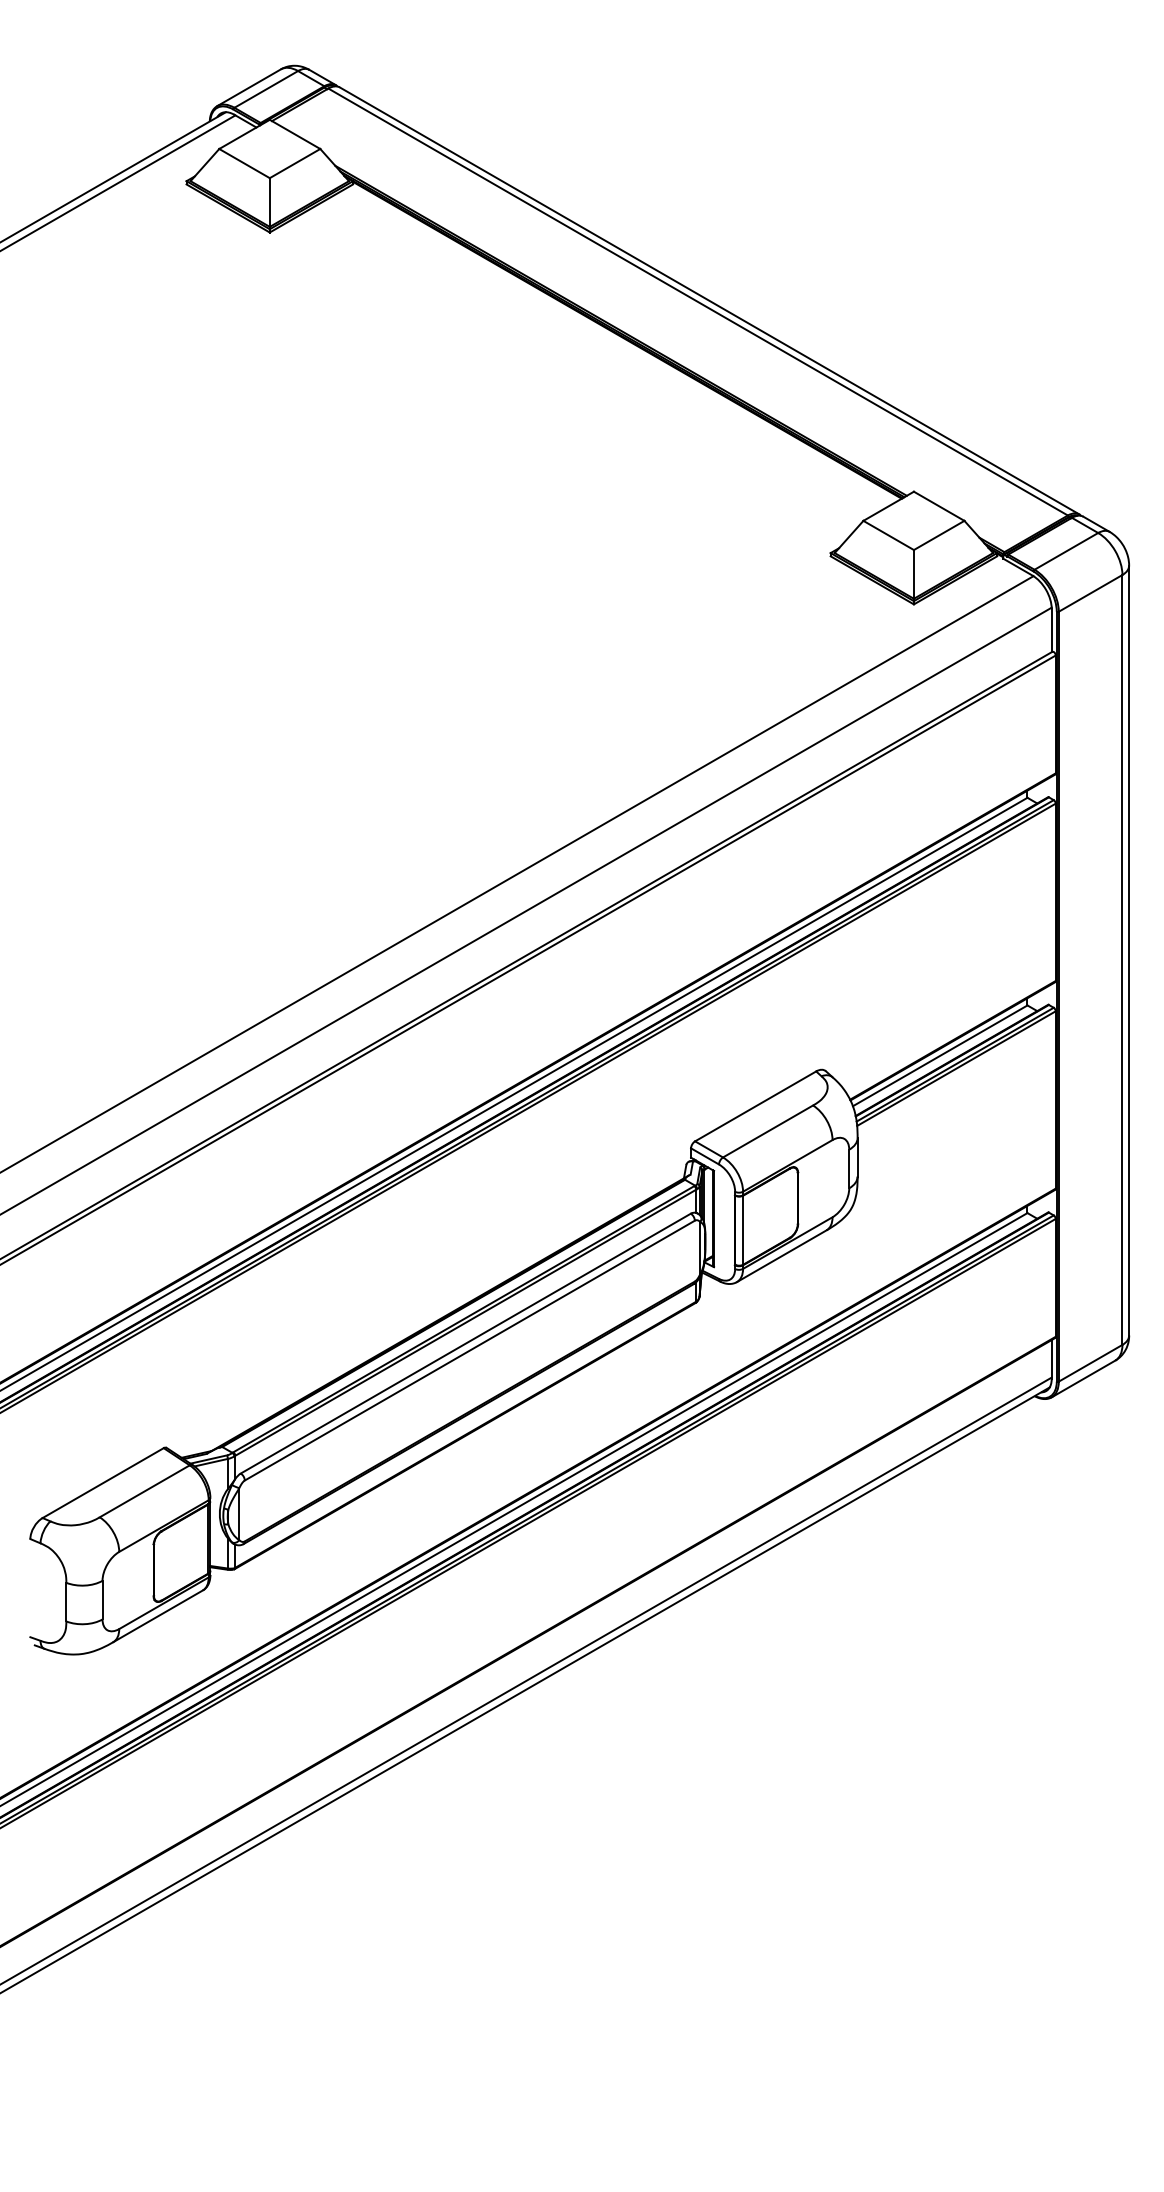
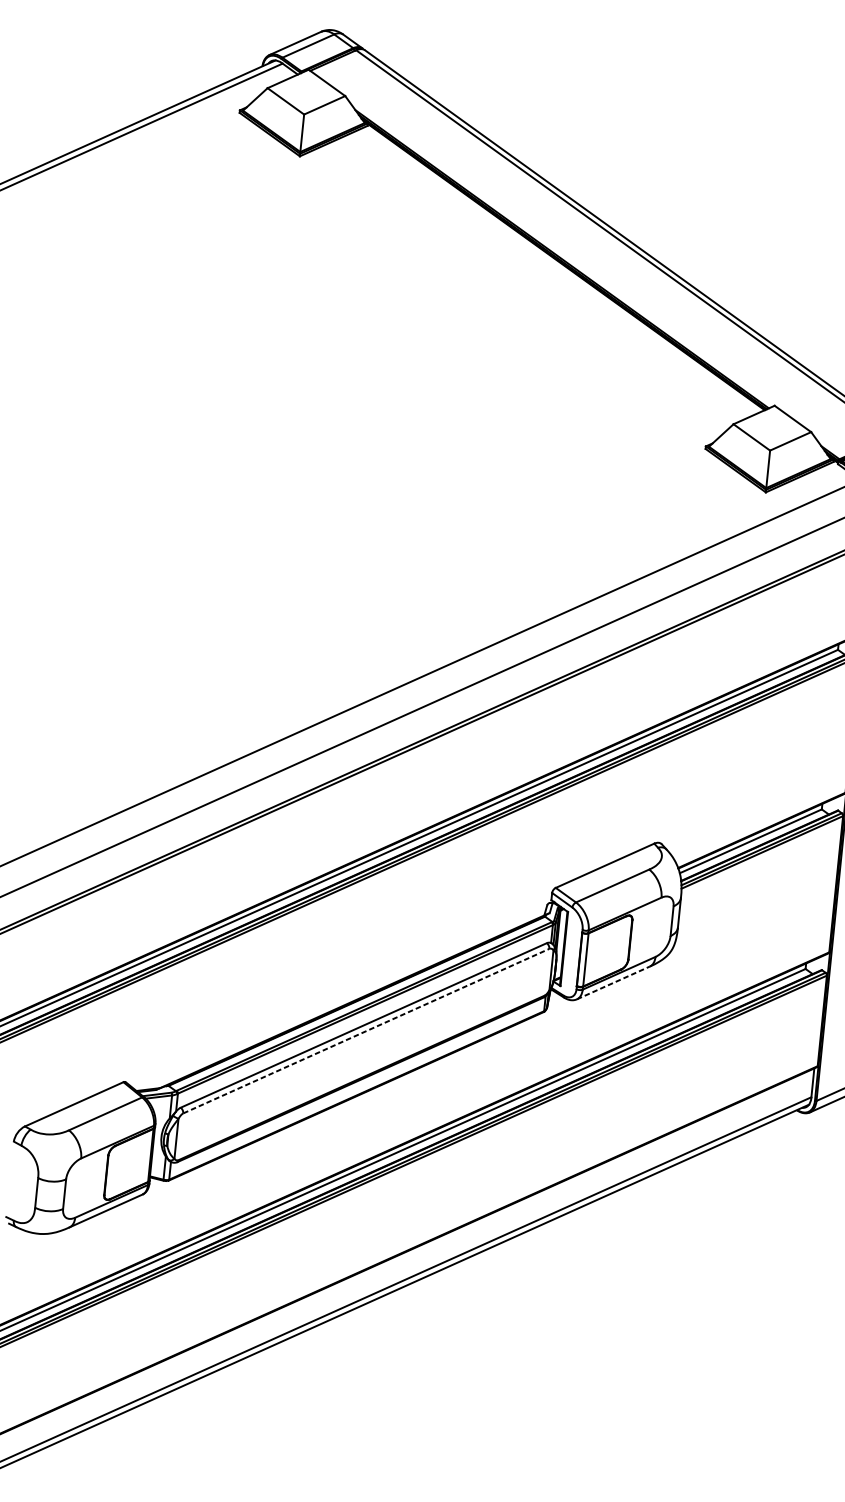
line: (781, 1256) -> (613, 983), solid -> dashed
line: (469, 1350) -> (366, 1031), solid -> dashed

